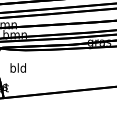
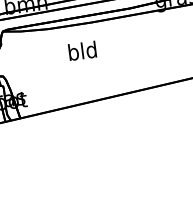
text: (17, 67) -> (80, 50), moved

